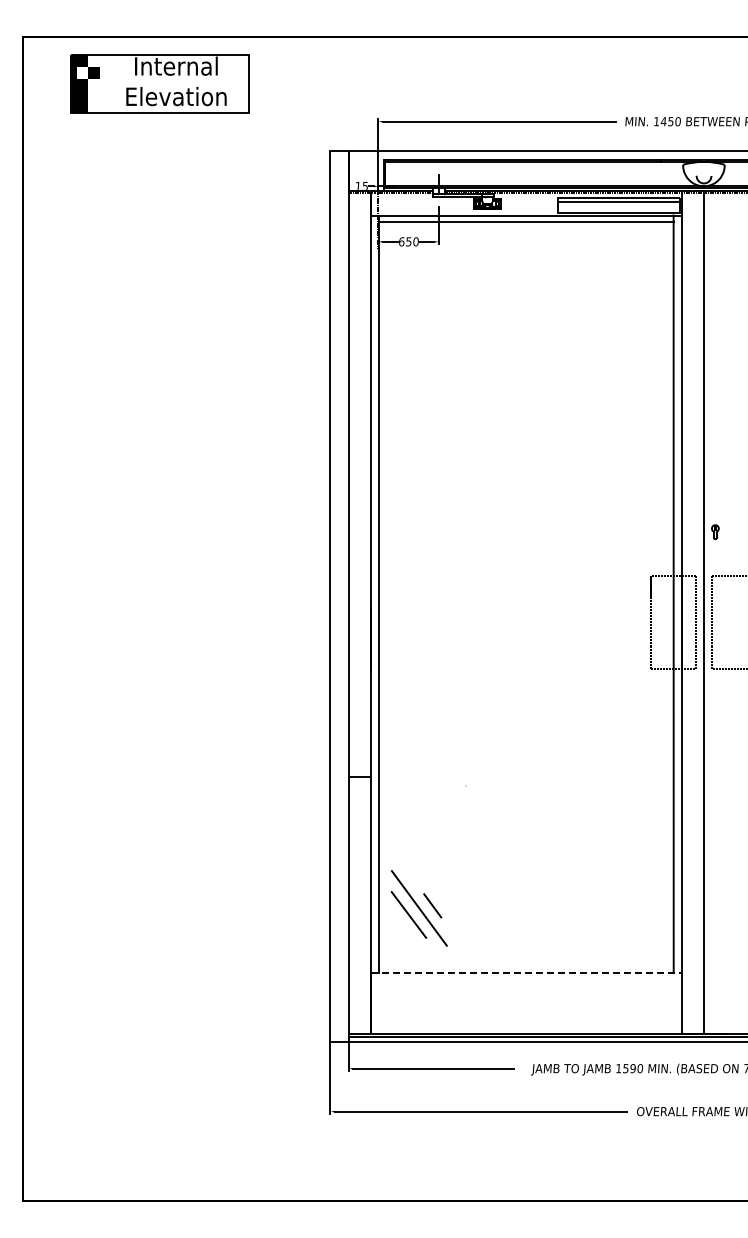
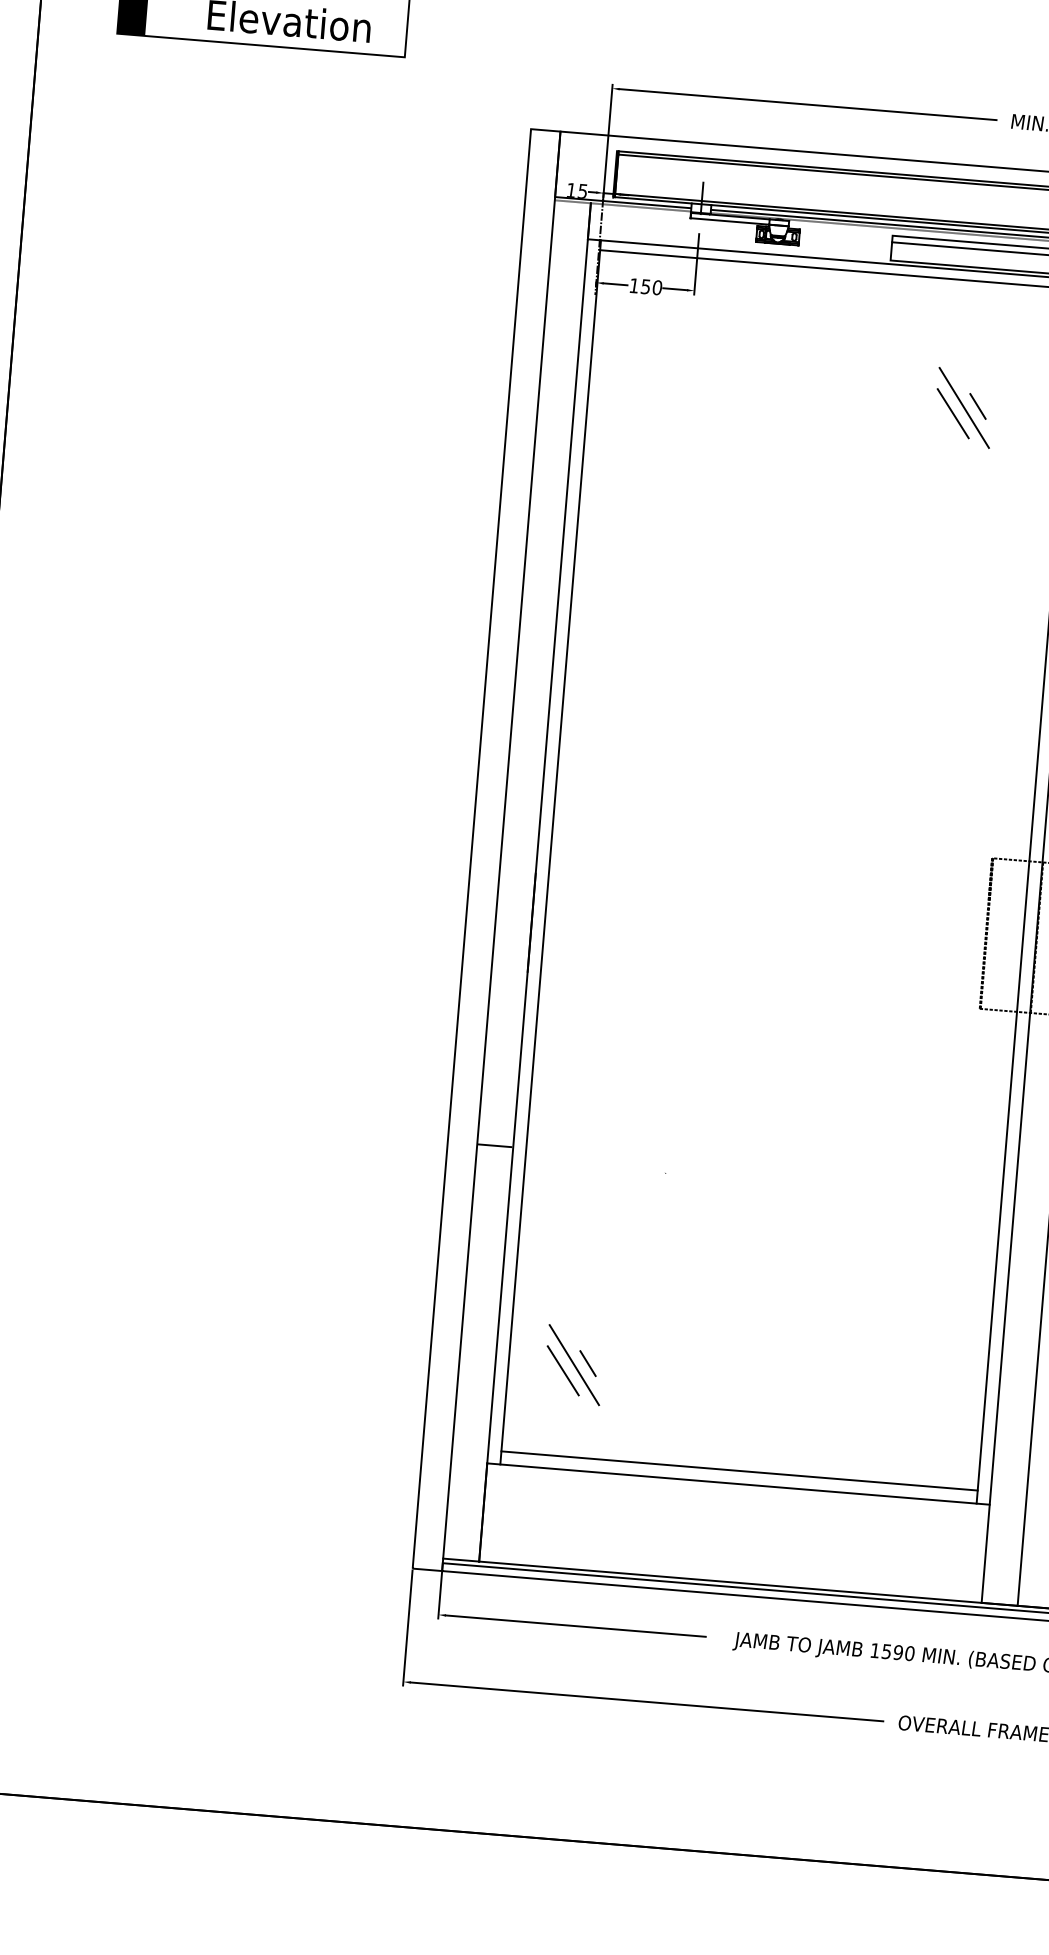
text: (401, 241) -> (633, 285), 650 -> 150
part: (610, 299) -> (963, 406), added
part: (419, 907) -> (574, 1363), size x0.62
line: (525, 964) -> (738, 1470), added
line: (526, 973) -> (738, 1484), dashed -> solid

